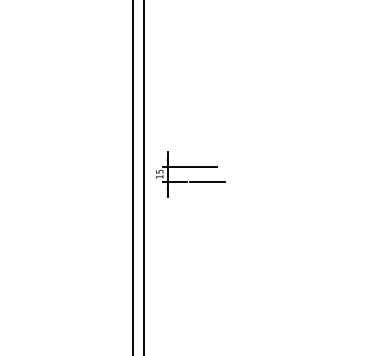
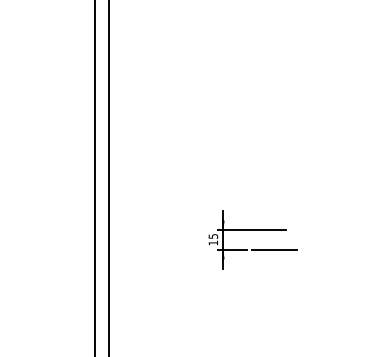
part: (190, 167) -> (252, 231), moved

